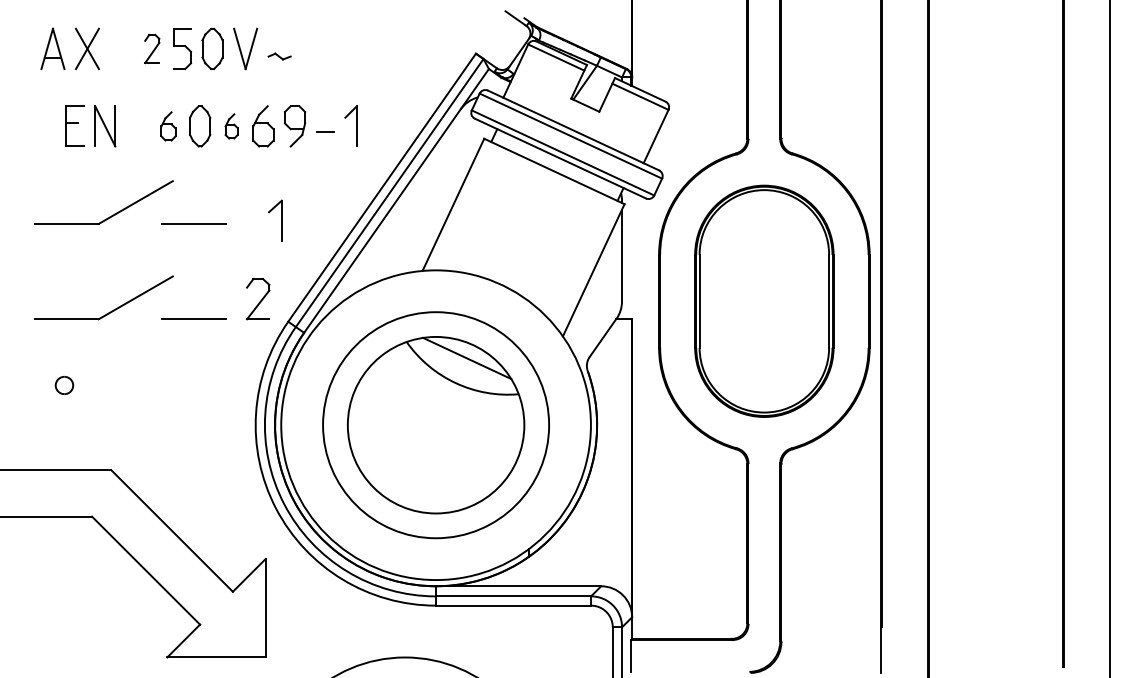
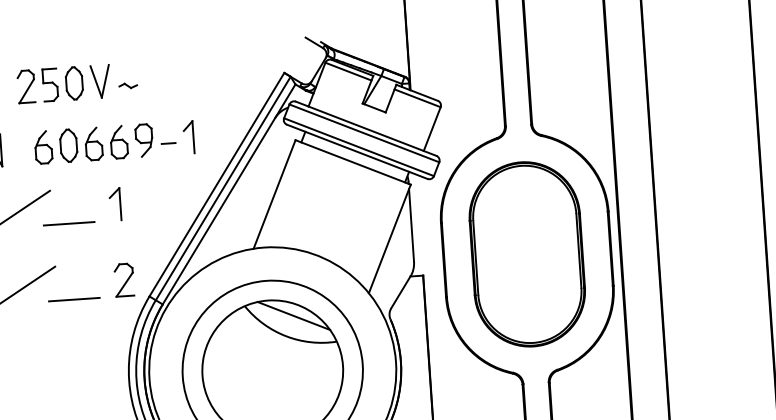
part: (152, 48) -> (26, 86), size x1.43
part: (168, 126) -> (43, 147), size x1.43
part: (231, 126) -> (93, 144), size x1.67
part: (275, 220) -> (115, 204), moved

